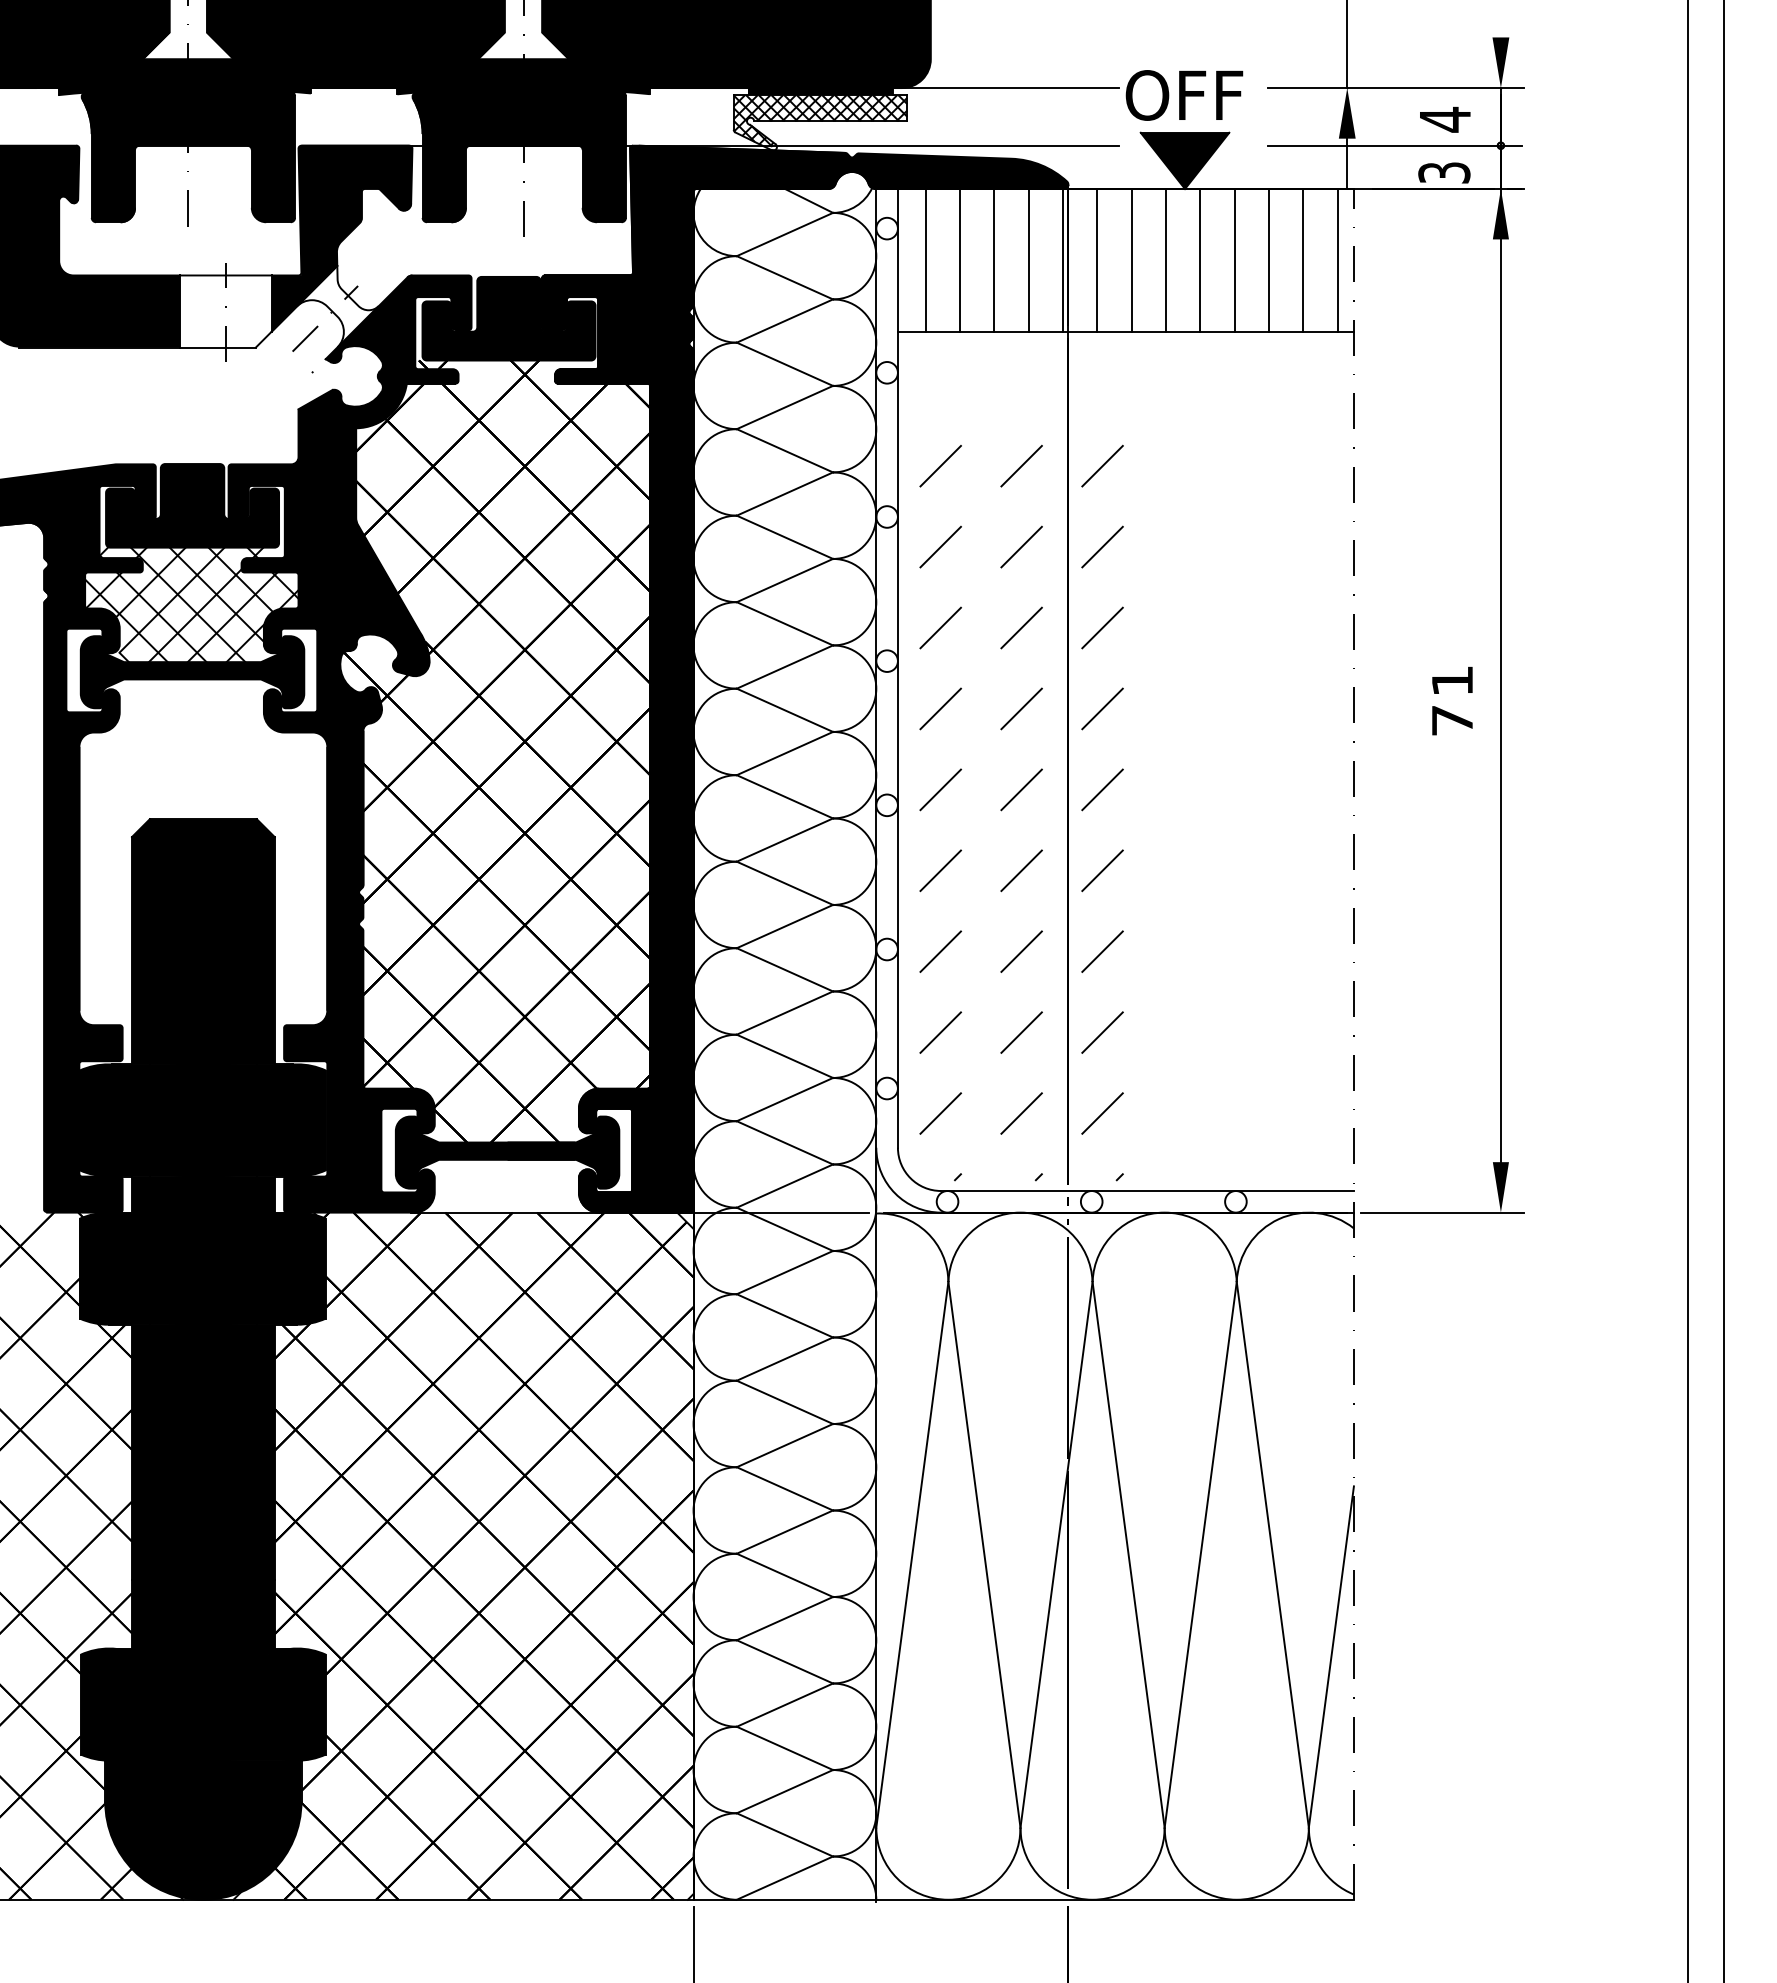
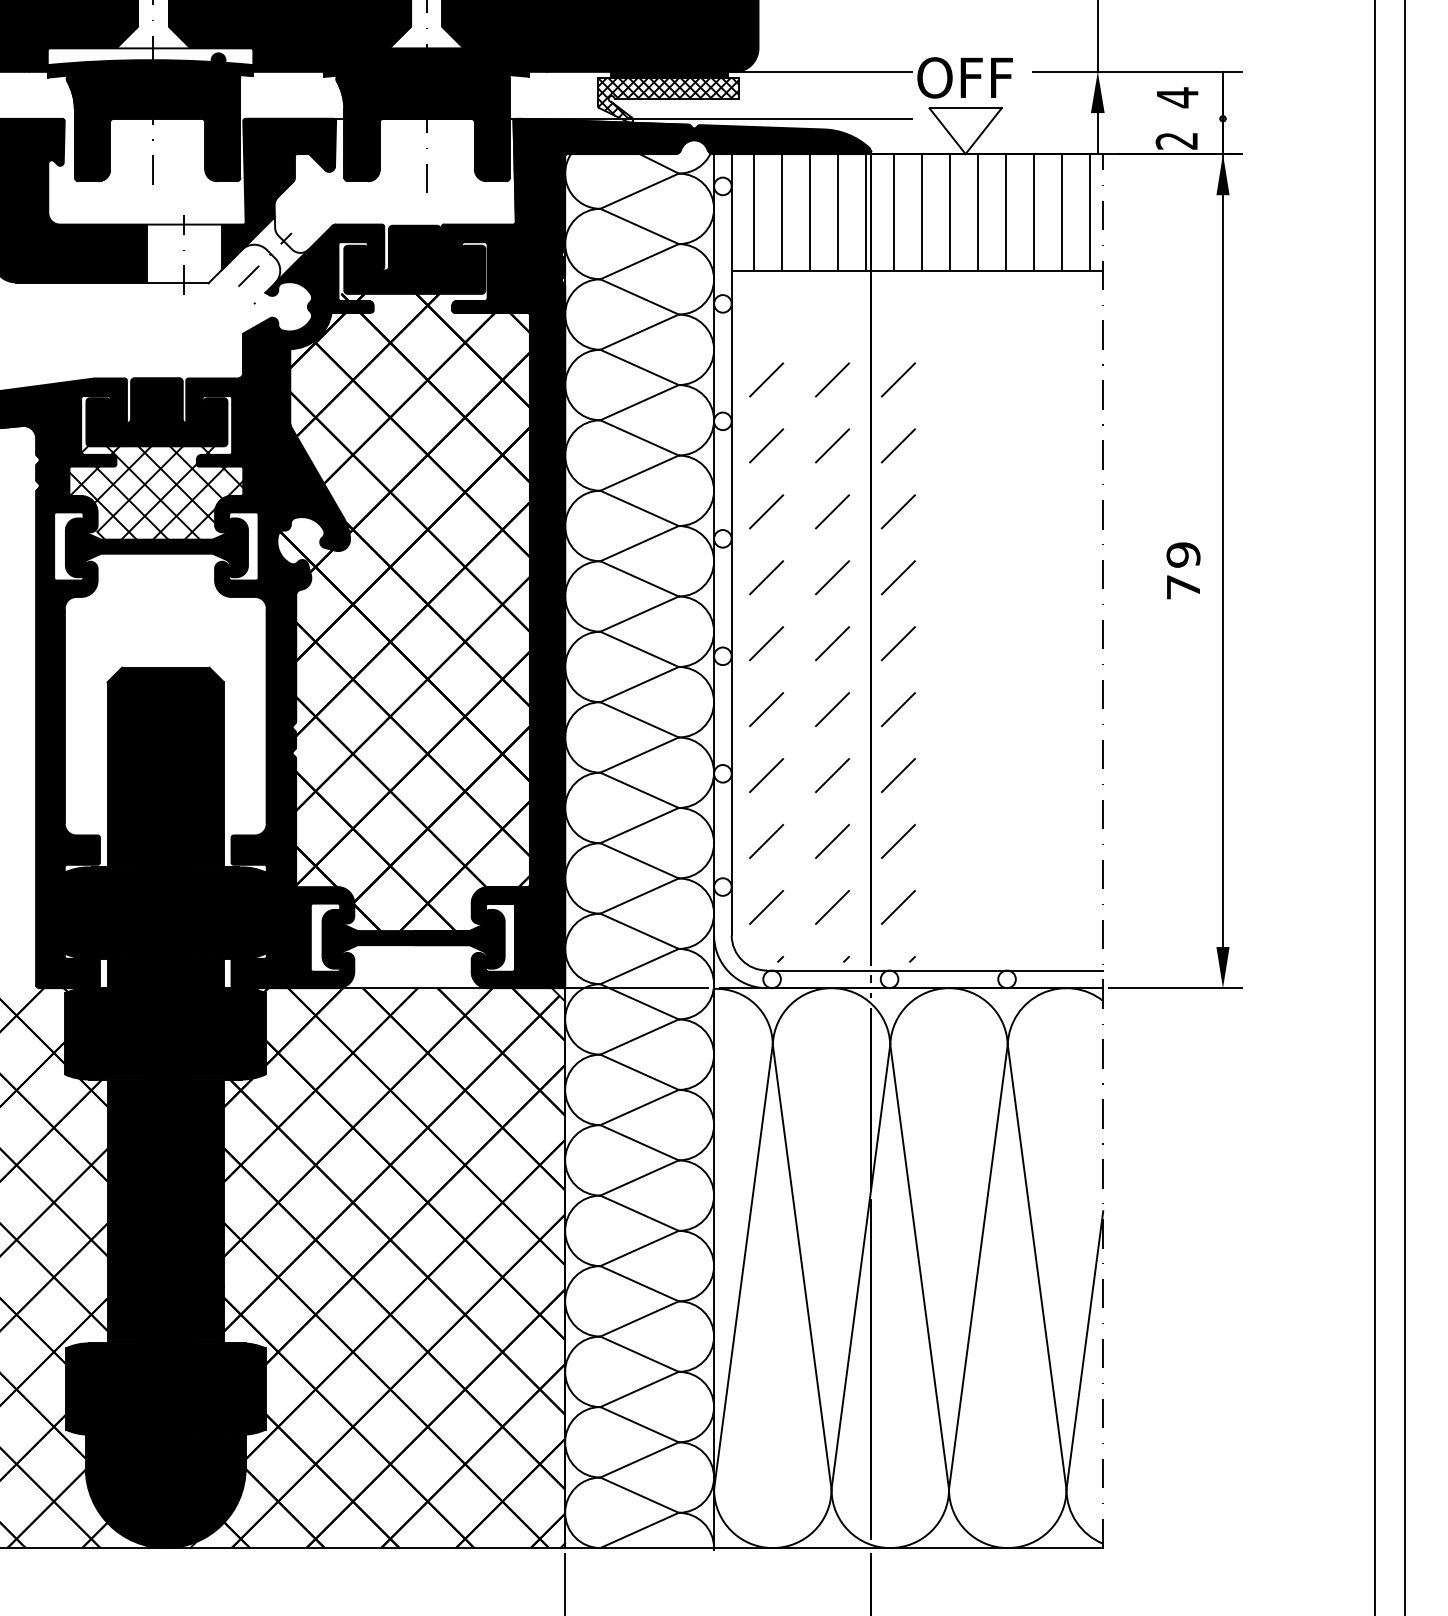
fill: (1500, 62) -> (1222, 51), removed
fill: (184, 69) -> (150, 56), removed
line: (1394, 145) -> (1136, 118), removed
fill: (1184, 160) -> (965, 130), removed
text: (1444, 172) -> (1177, 140), 3 -> 2
text: (1452, 680) -> (1183, 554), 71 -> 79

